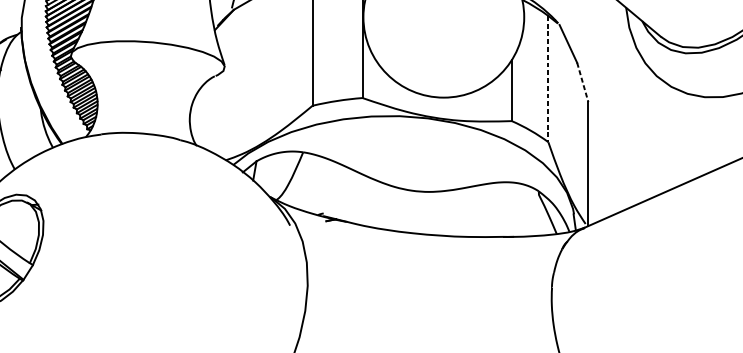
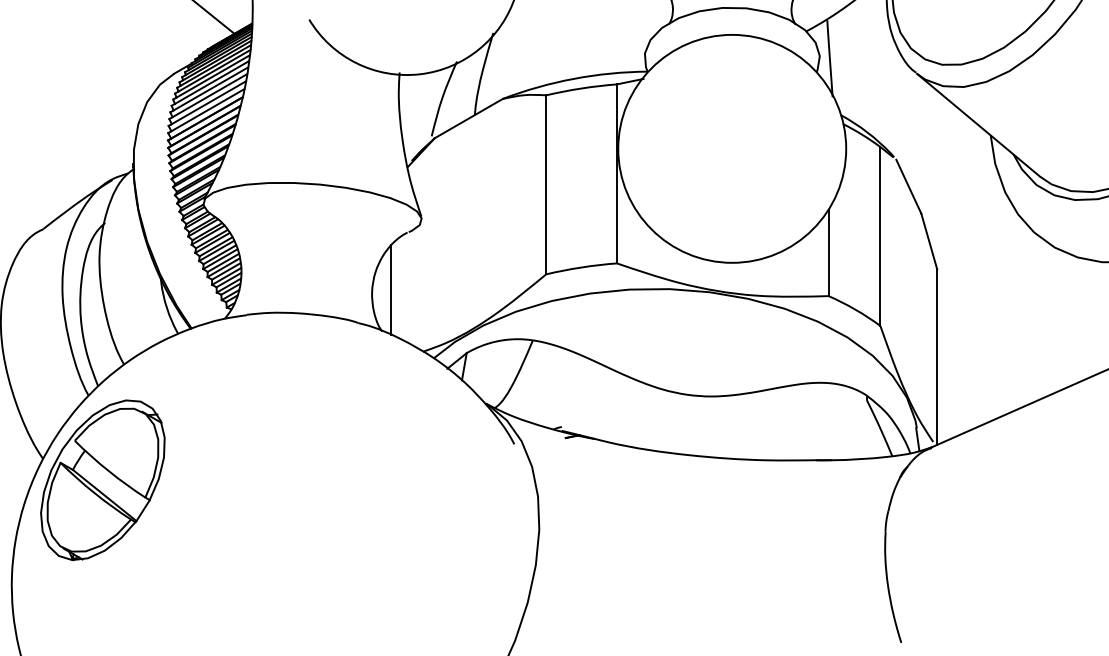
line: (548, 79) -> (880, 237), dashed -> solid
line: (582, 82) -> (929, 241), dashed -> solid
line: (203, 117) -> (391, 290), added

